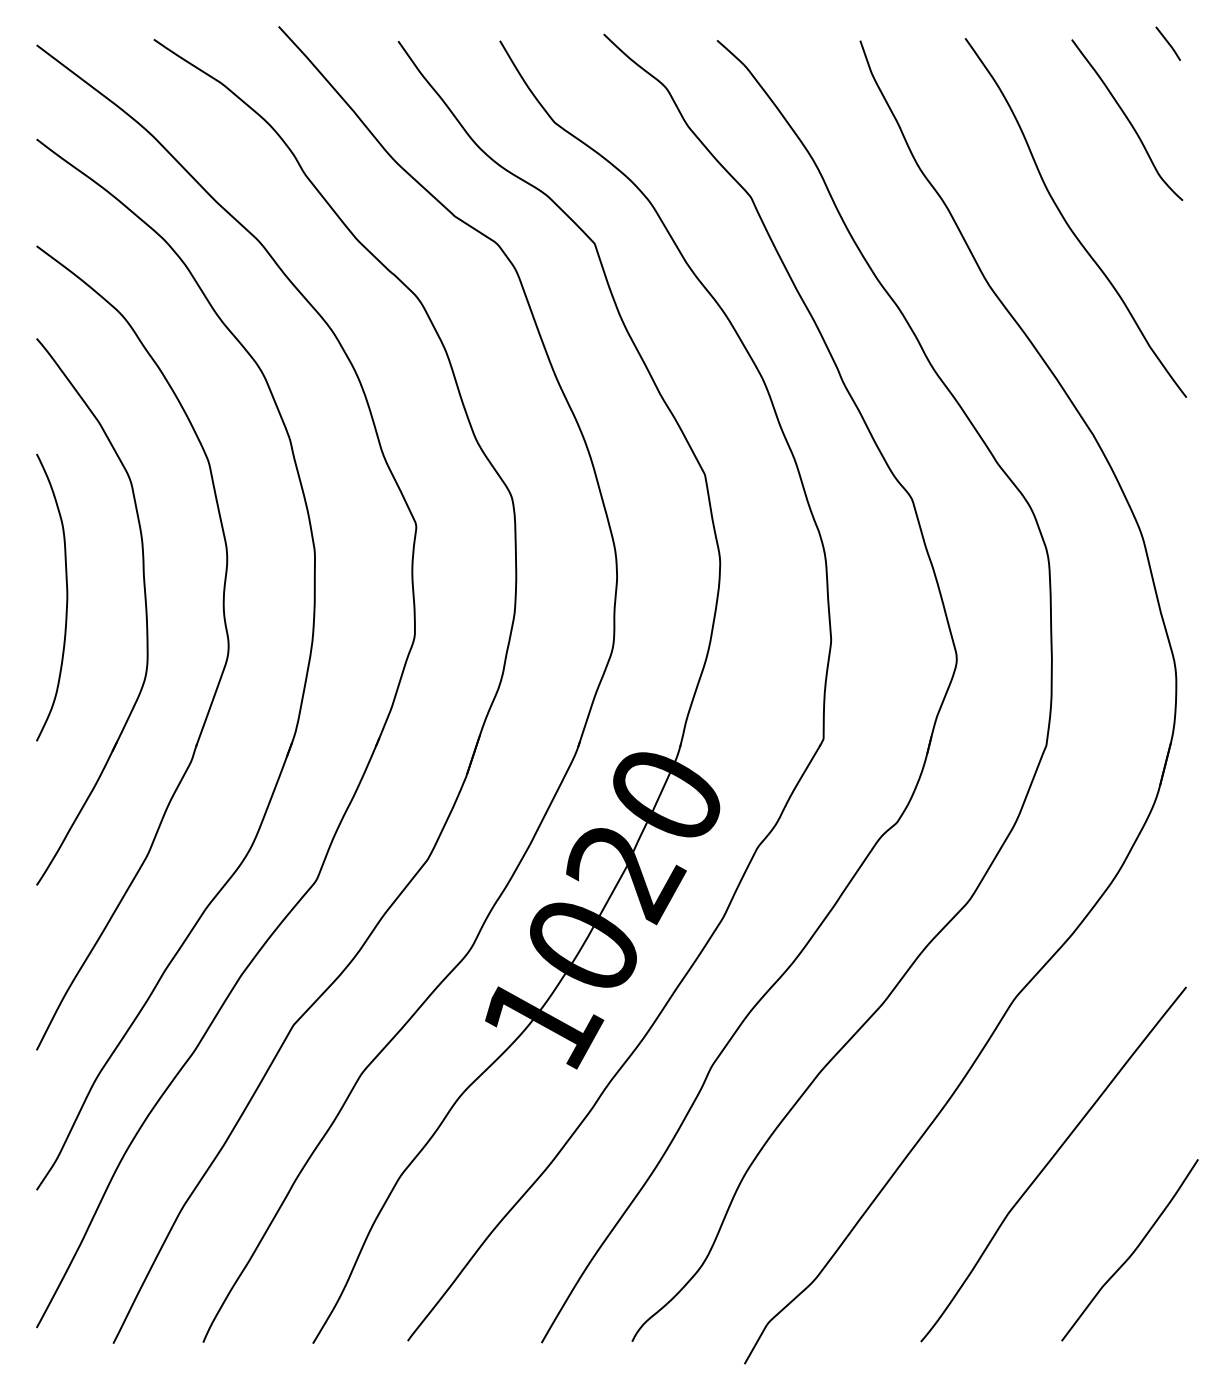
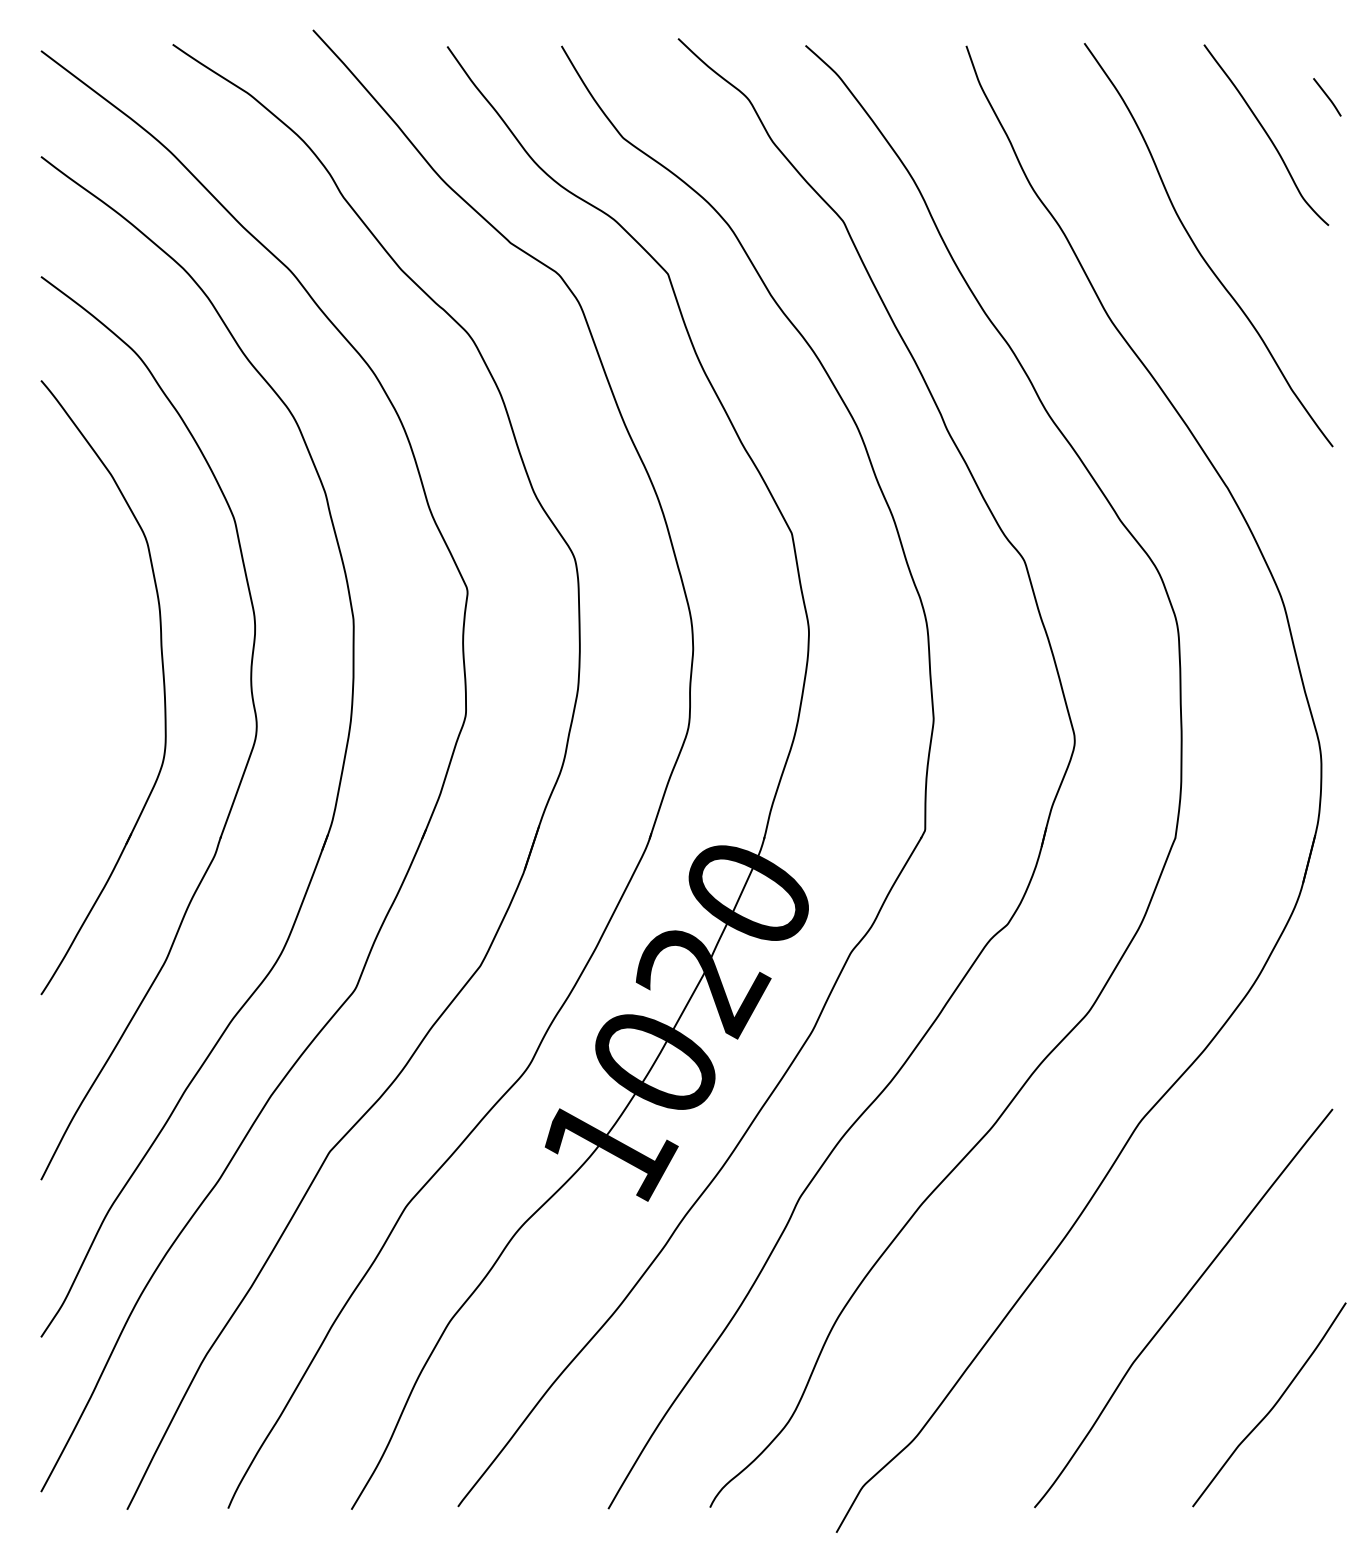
line: (1168, 43) -> (1327, 97), moved
curve: (66, 597) -> (74, 671), removed

